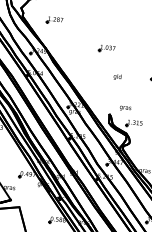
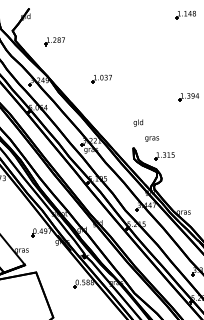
part: (106, 48) -> (101, 78), moved
text: (117, 76) -> (138, 122), moved

